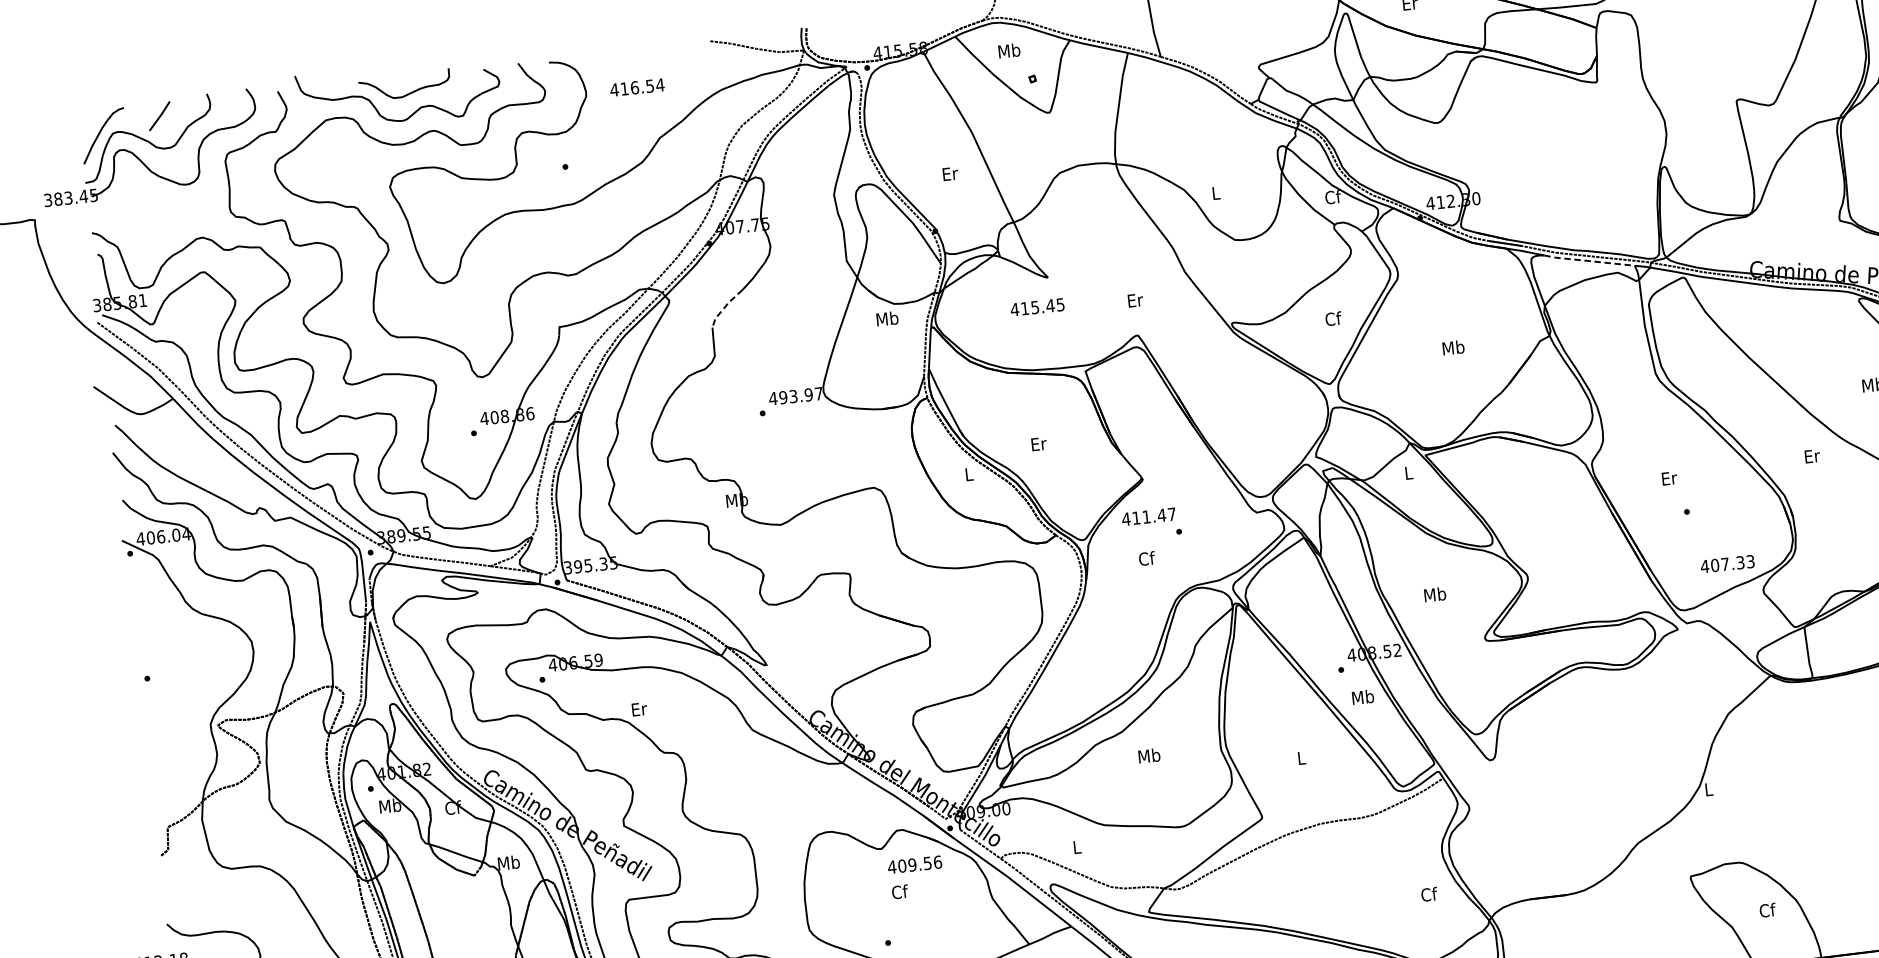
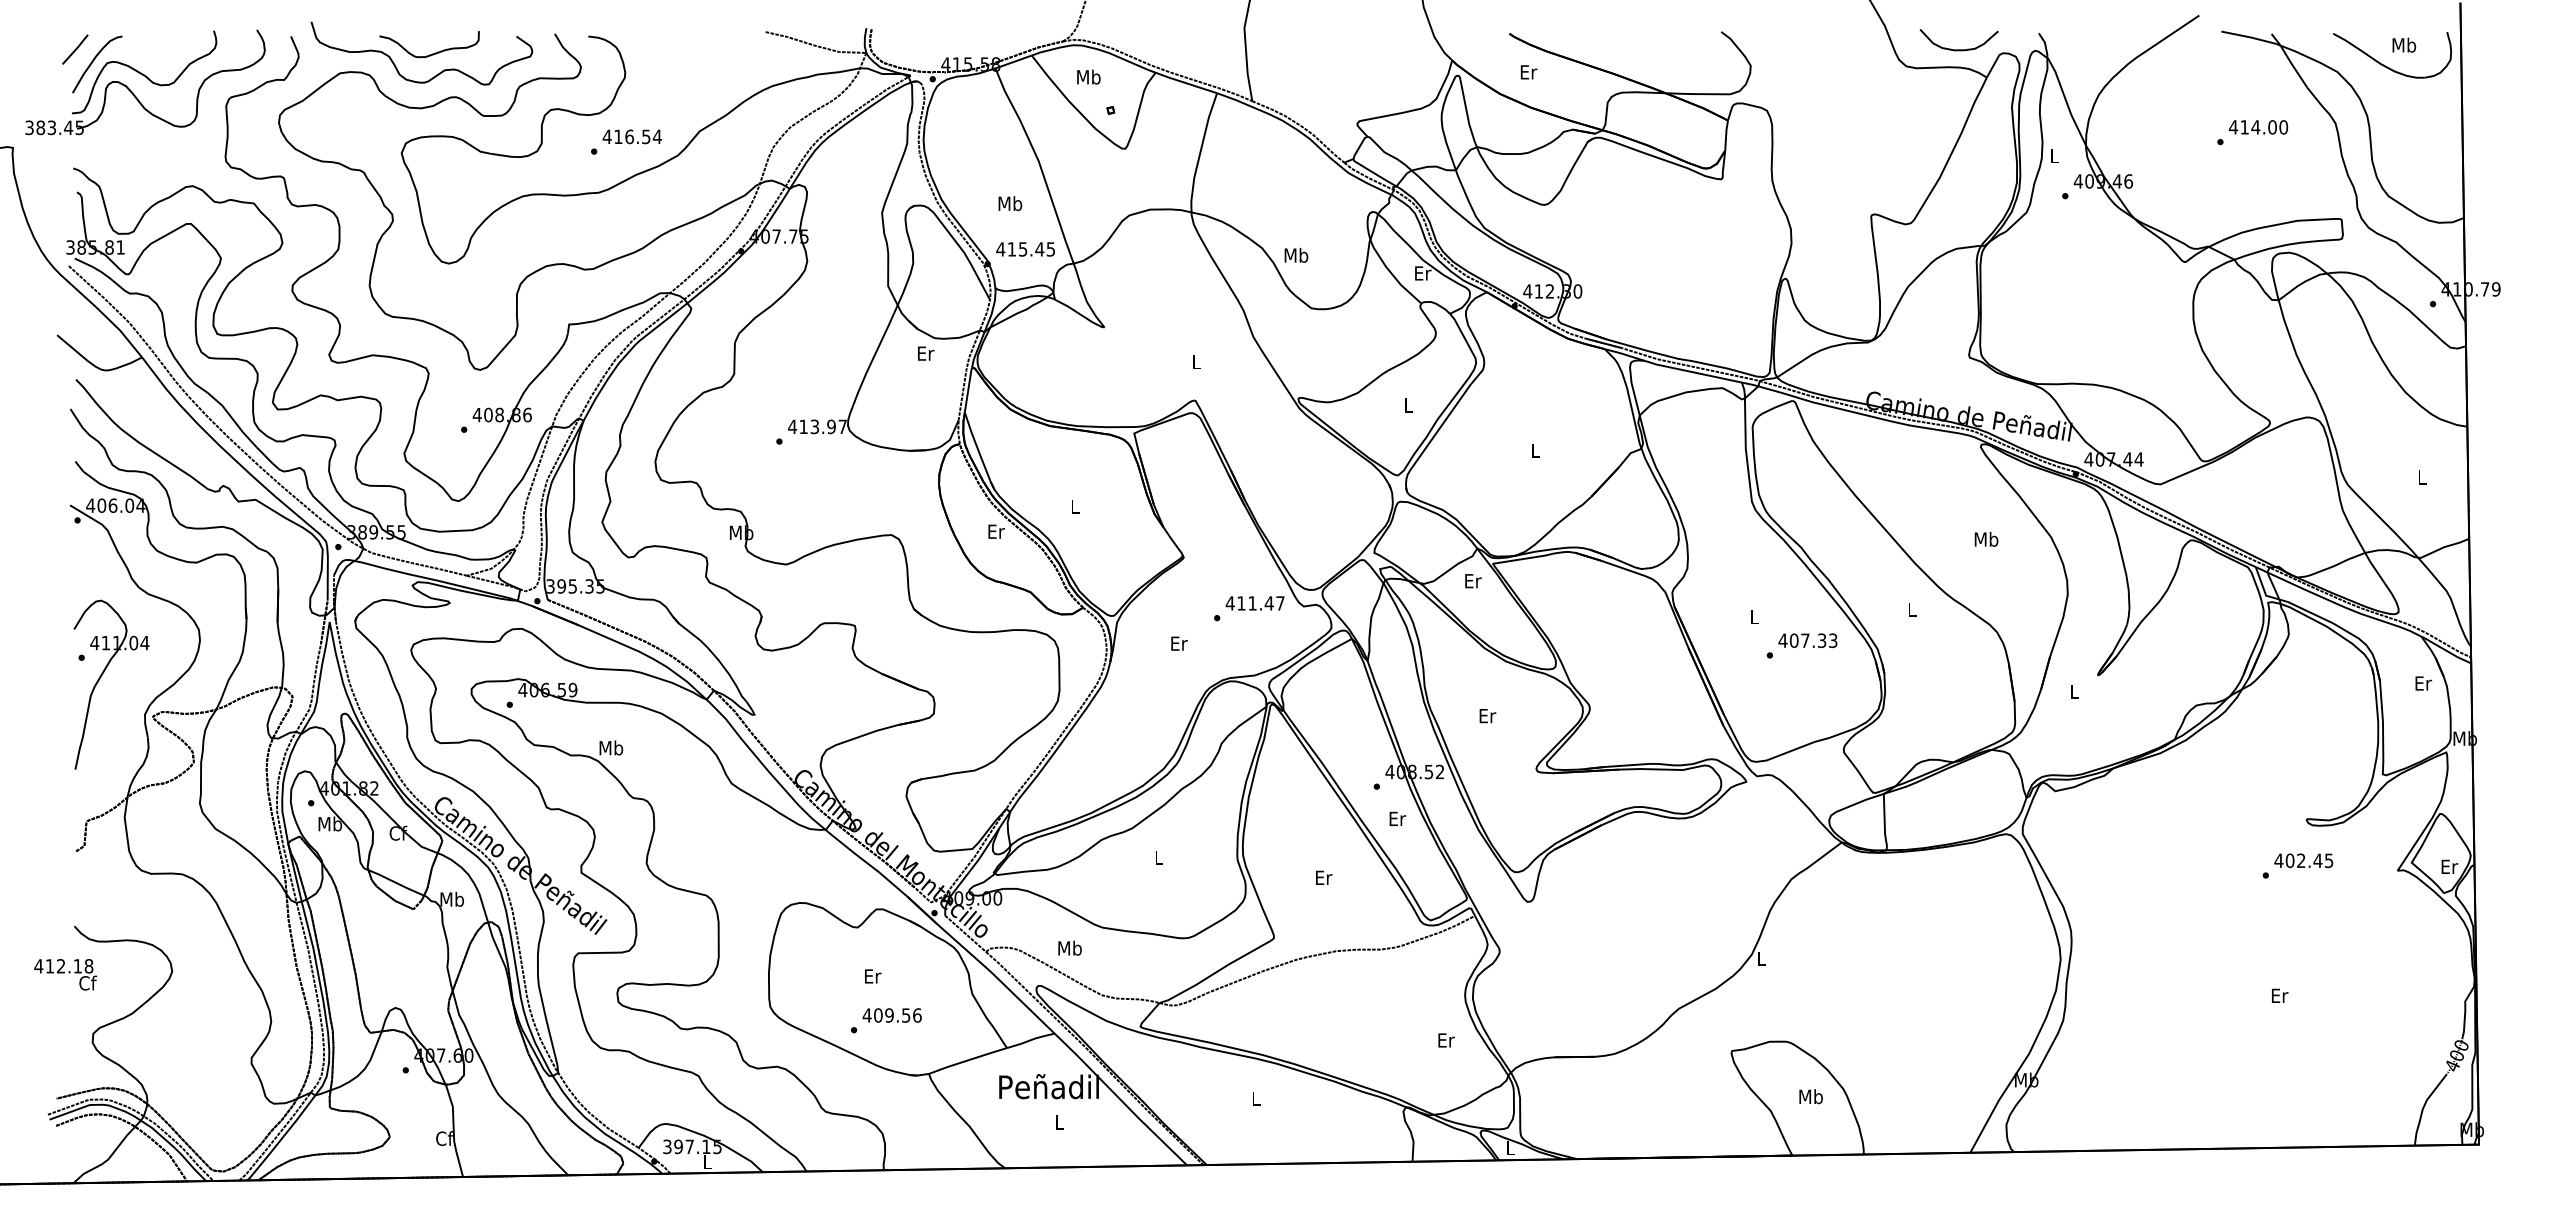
text: (636, 87) -> (631, 136), moved
line: (159, 116) -> (75, 49), moved
text: (950, 173) -> (1010, 203), Er -> Mb
text: (1216, 192) -> (1296, 254), L -> Mb
text: (1332, 197) -> (1422, 273), Cf -> Er
line: (1589, 261) -> (1693, 372), dashed -> solid
text: (1135, 300) -> (1196, 362), Er -> L
line: (724, 307) -> (750, 322), dashed -> solid
text: (1037, 307) -> (1025, 249), moved
text: (887, 318) -> (925, 353), Mb -> Er
text: (1333, 318) -> (1409, 404), Cf -> L
text: (1453, 347) -> (1535, 450), Mb -> L
text: (783, 397) -> (803, 426), 493.97 -> 413.97
text: (1039, 443) -> (1075, 506), Er -> L
text: (1812, 456) -> (1912, 609), Er -> L
text: (1409, 473) -> (1473, 581), L -> Er
text: (969, 474) -> (996, 531), L -> Er
text: (1670, 478) -> (1755, 617), Er -> L
text: (1148, 516) -> (1254, 603), moved
text: (1147, 558) -> (1179, 643), Cf -> Er
text: (1727, 563) -> (1807, 640), moved
text: (1435, 594) -> (1487, 715), Mb -> Er
part: (167, 694) -> (101, 677), added
text: (1363, 696) -> (1397, 818), Mb -> Er
text: (639, 708) -> (611, 747), Er -> Mb
text: (1148, 755) -> (1158, 857), Mb -> L
text: (1302, 757) -> (1324, 877), L -> Er
text: (1076, 846) -> (1069, 947), L -> Mb
text: (914, 864) -> (891, 1015), moved
text: (899, 891) -> (872, 975), Cf -> Er
text: (1429, 893) -> (1446, 1039), Cf -> Er
text: (1766, 910) -> (1810, 1096), Cf -> Mb

